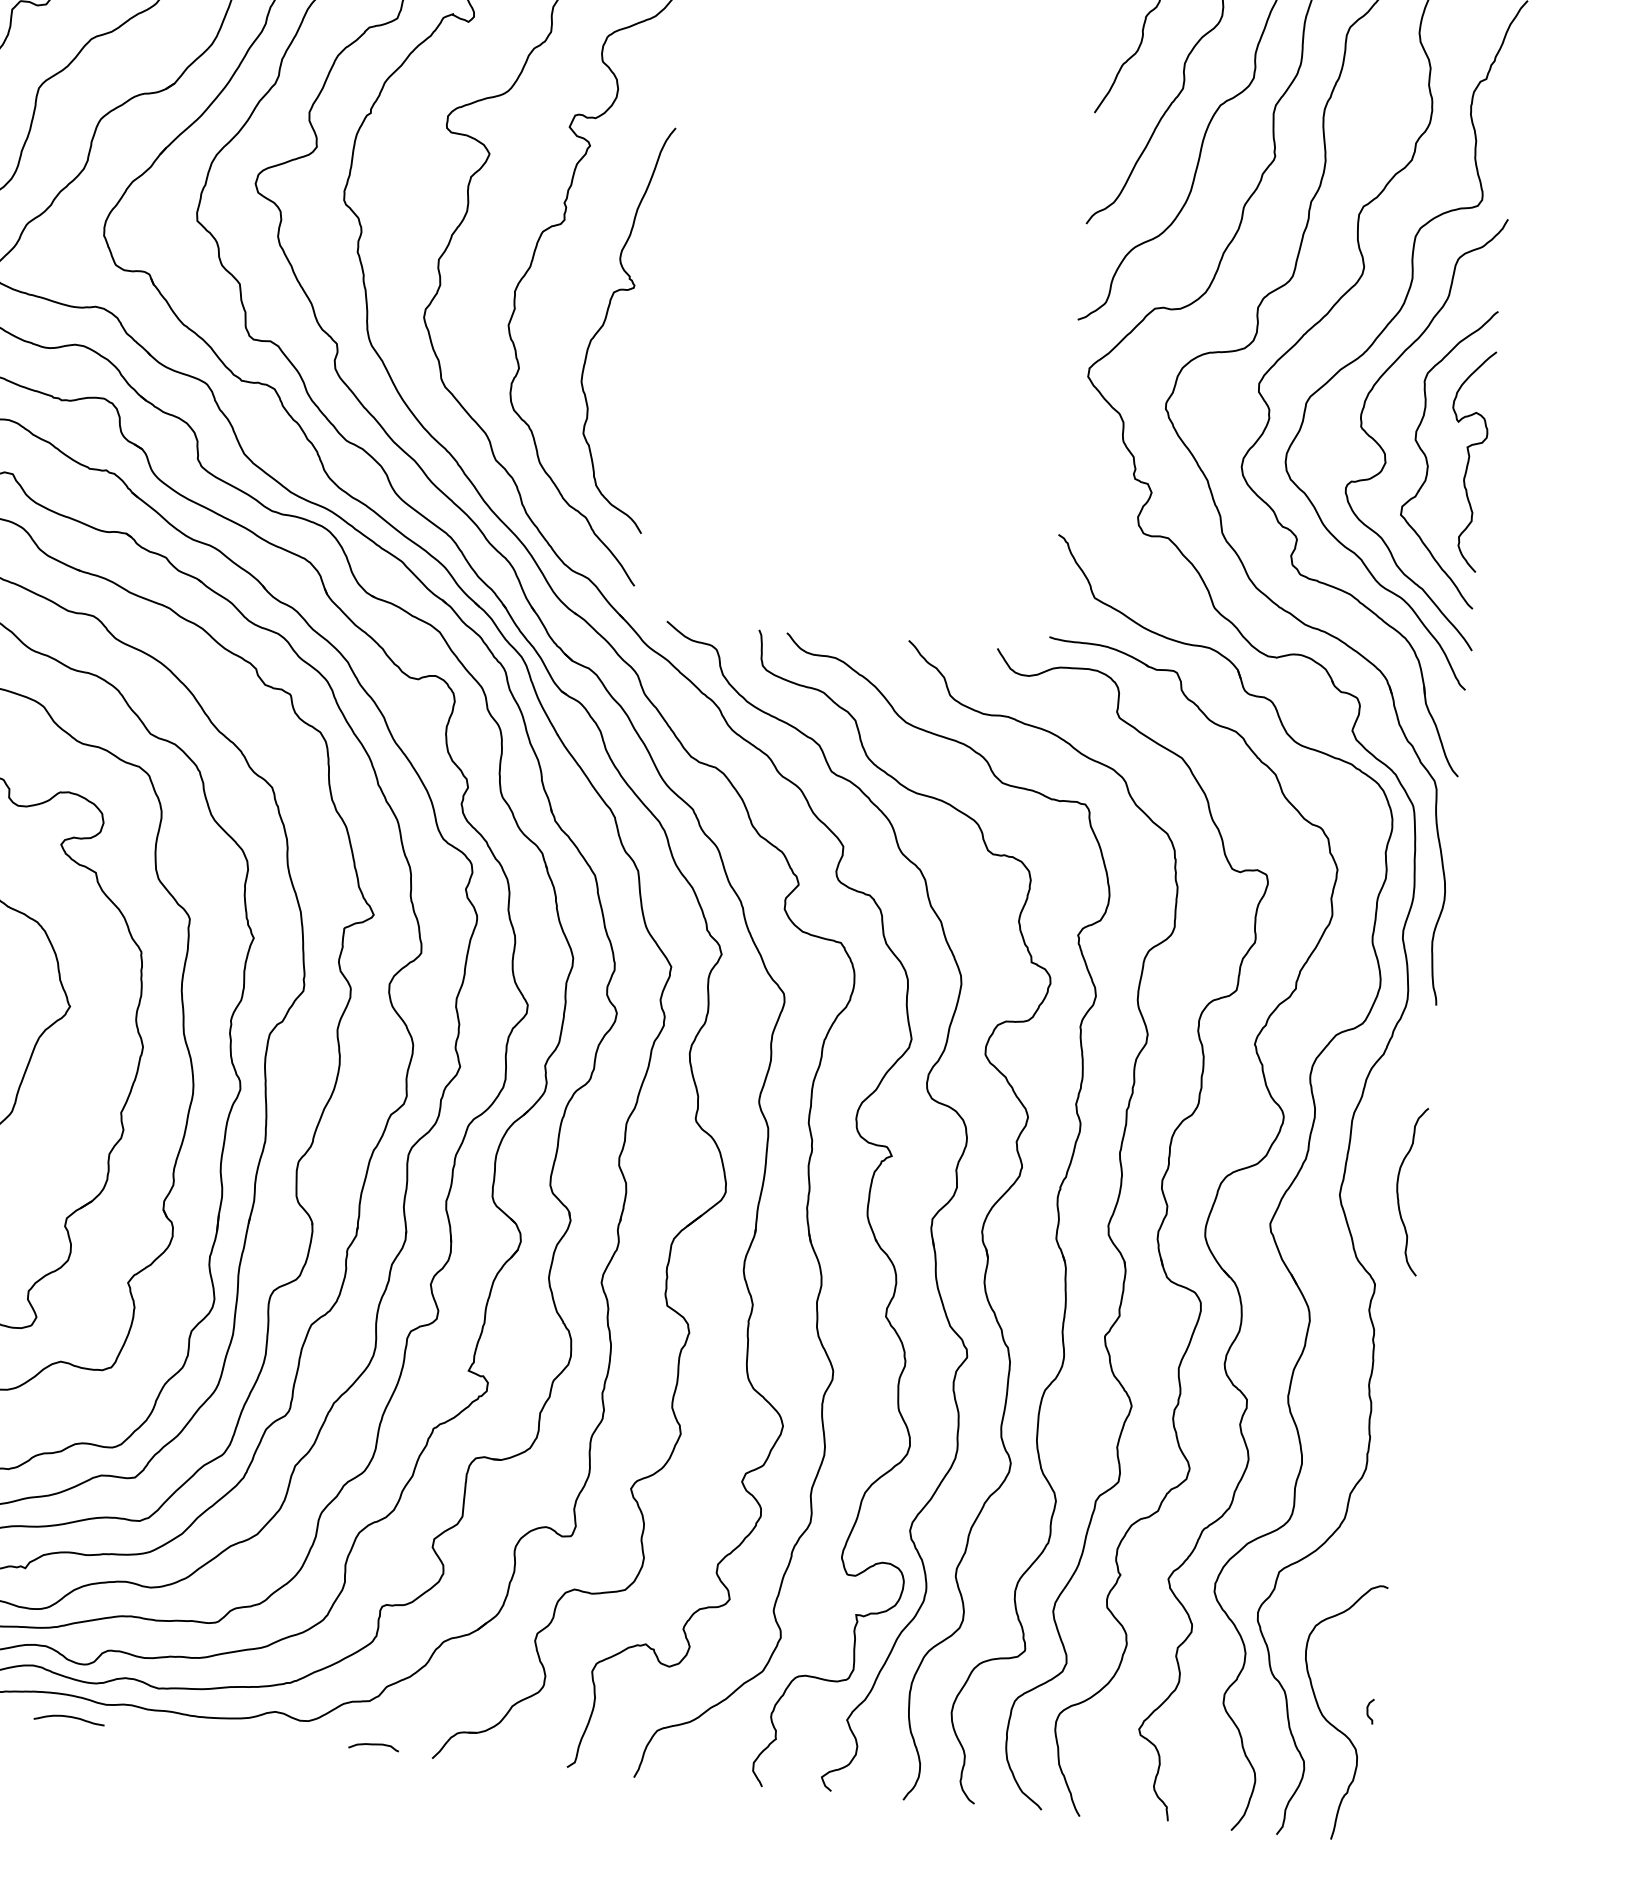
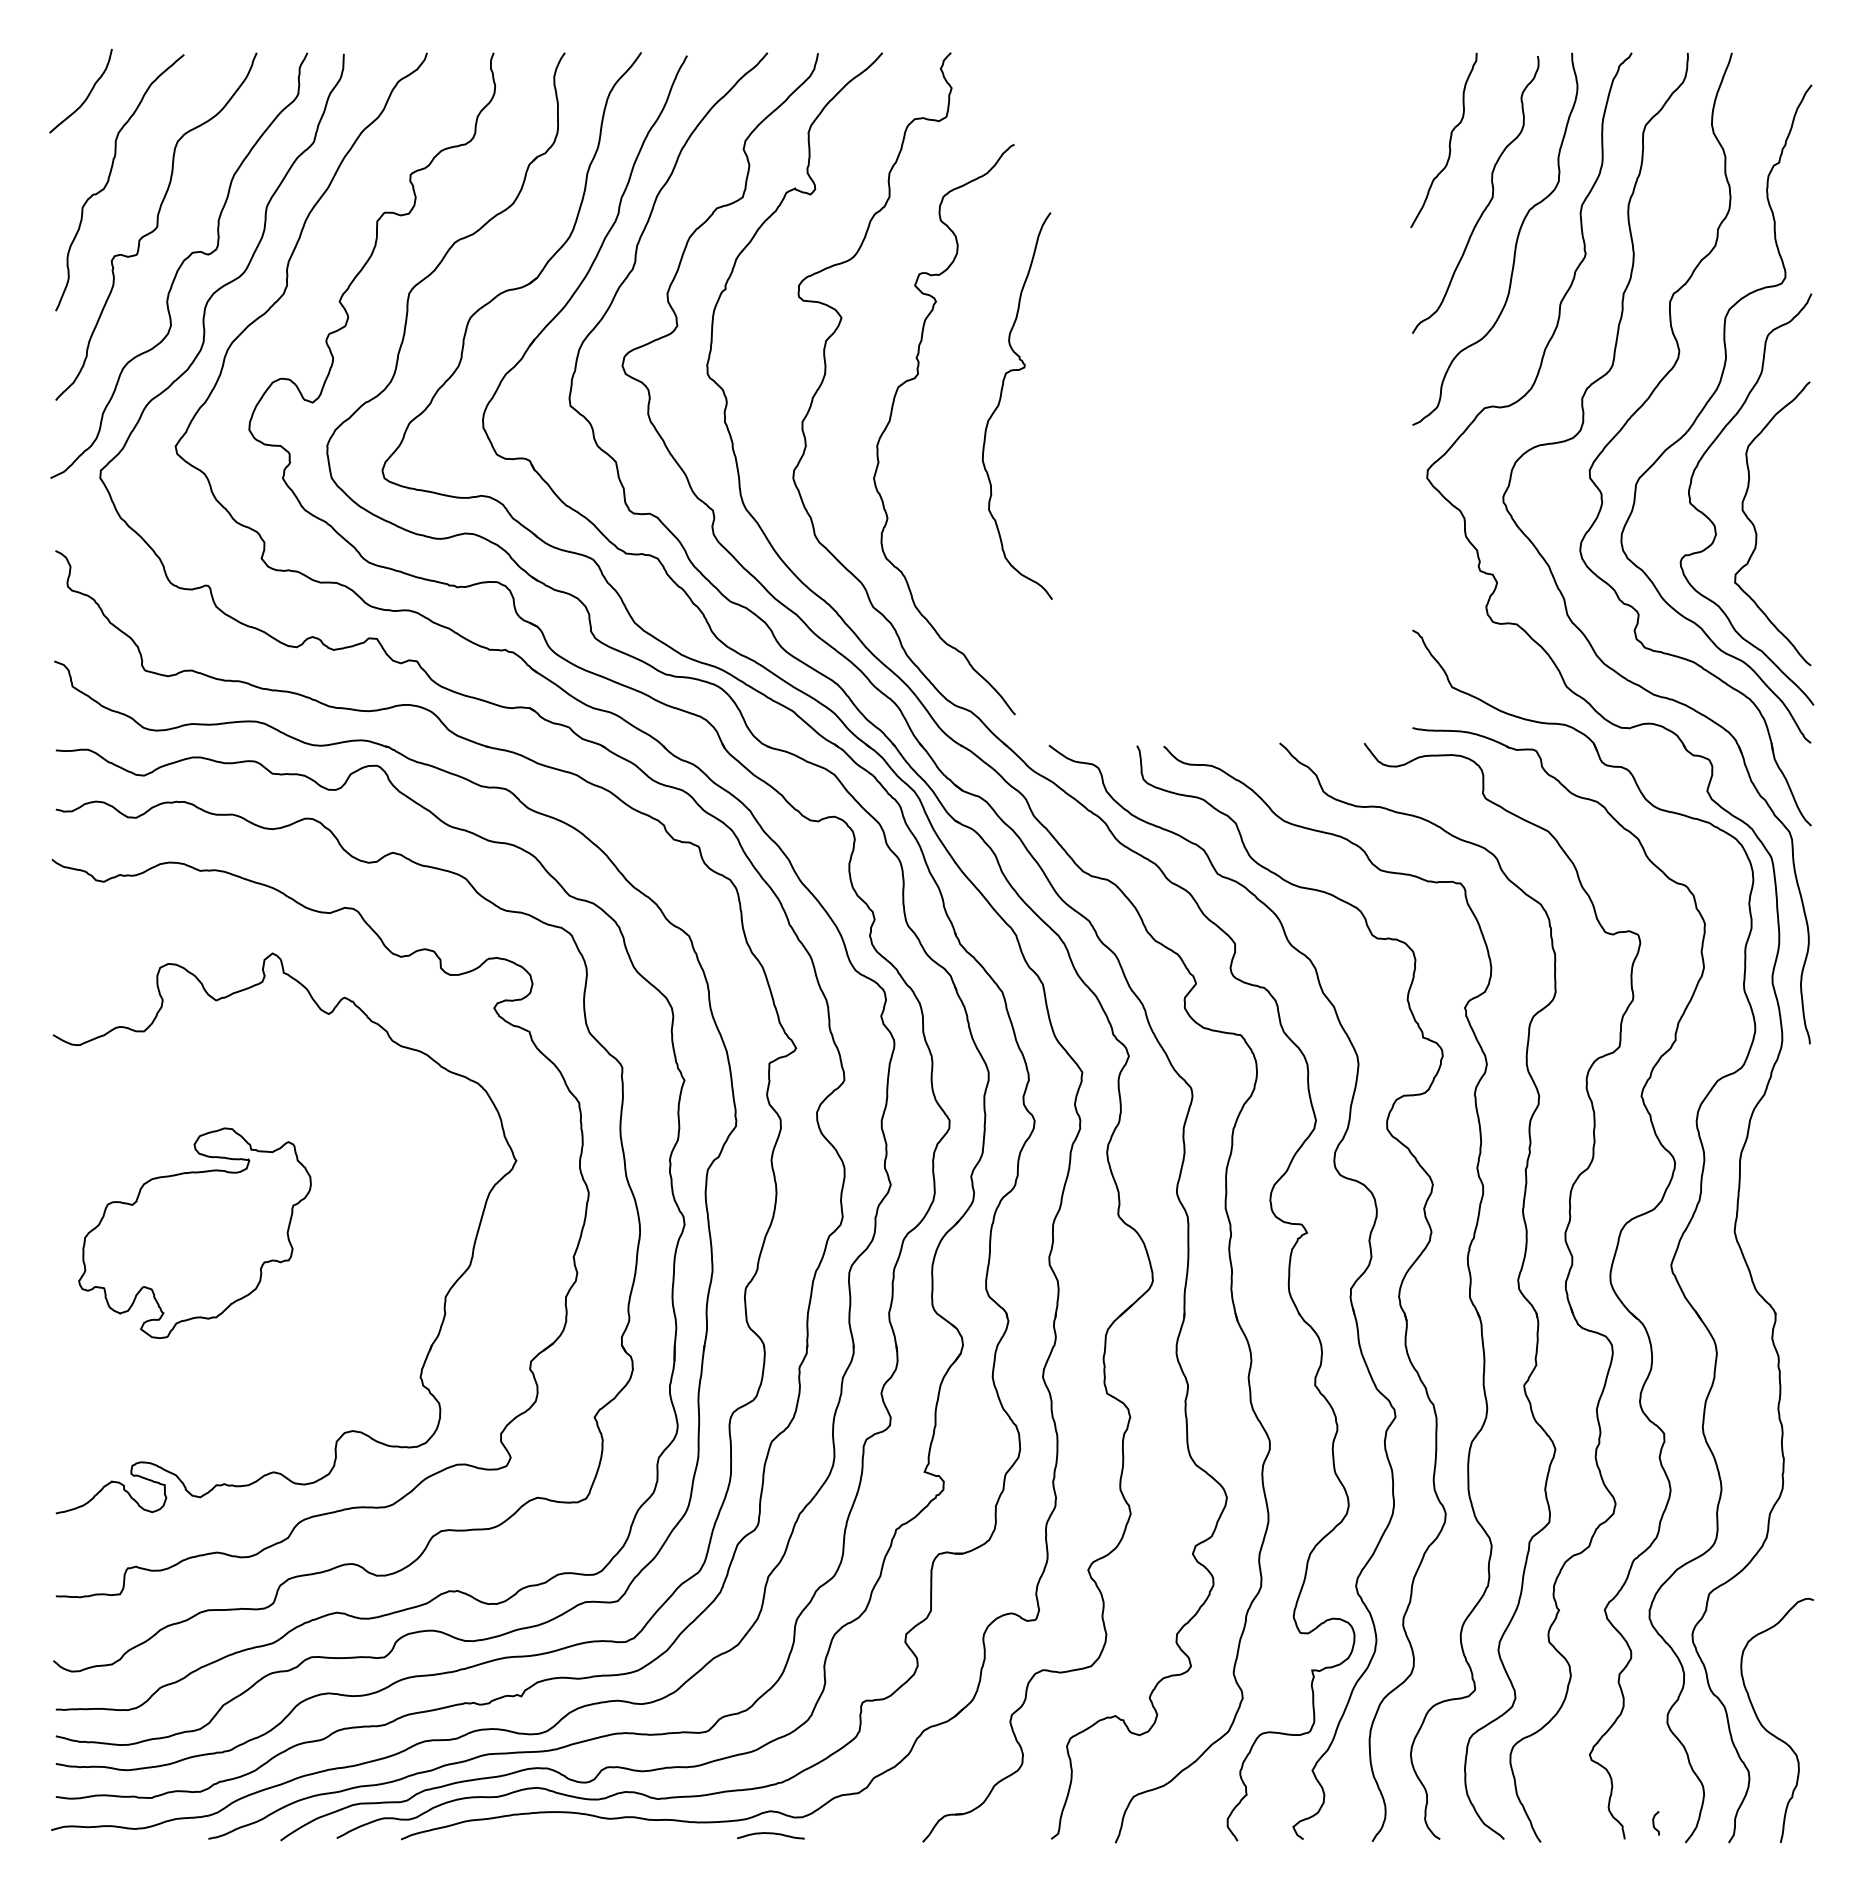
curve: (606, 319) -> (1001, 399), moved
curve: (1467, 460) -> (1793, 525), removed
curve: (1398, 1193) -> (1790, 1225), removed
curve: (1368, 1711) -> (1654, 1823), moved
curve: (69, 1718) -> (770, 1834), moved
curve: (373, 1745) -> (866, 1834), removed

